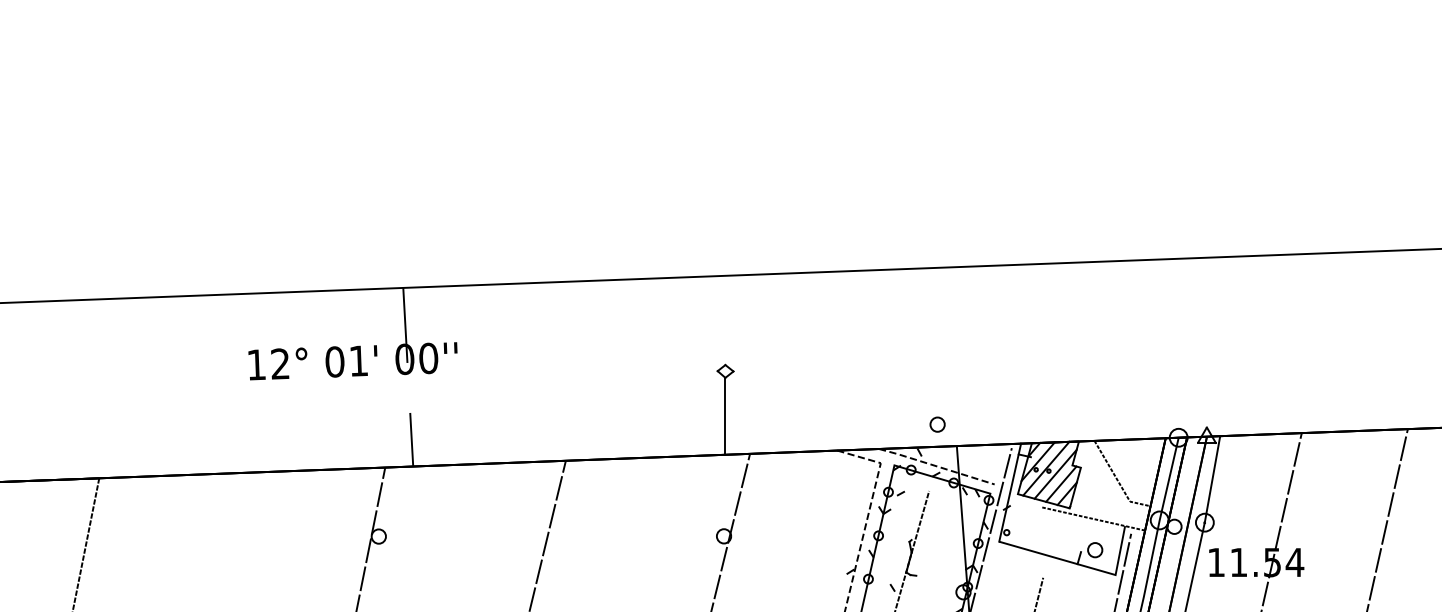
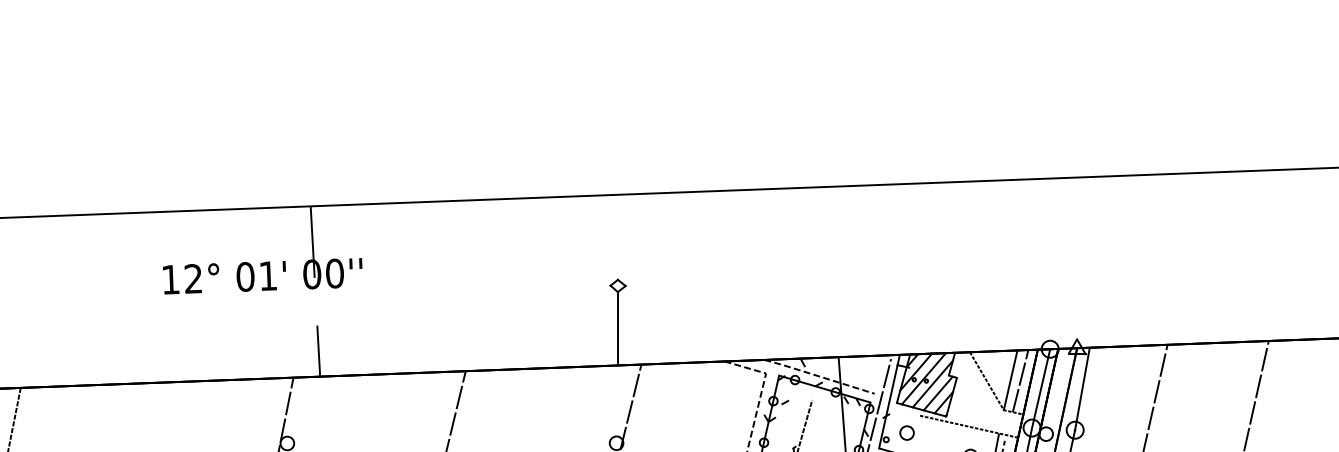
part: (937, 424) -> (906, 432), moved
line: (1137, 470) -> (1010, 380), added
line: (1147, 470) -> (1020, 380), added

